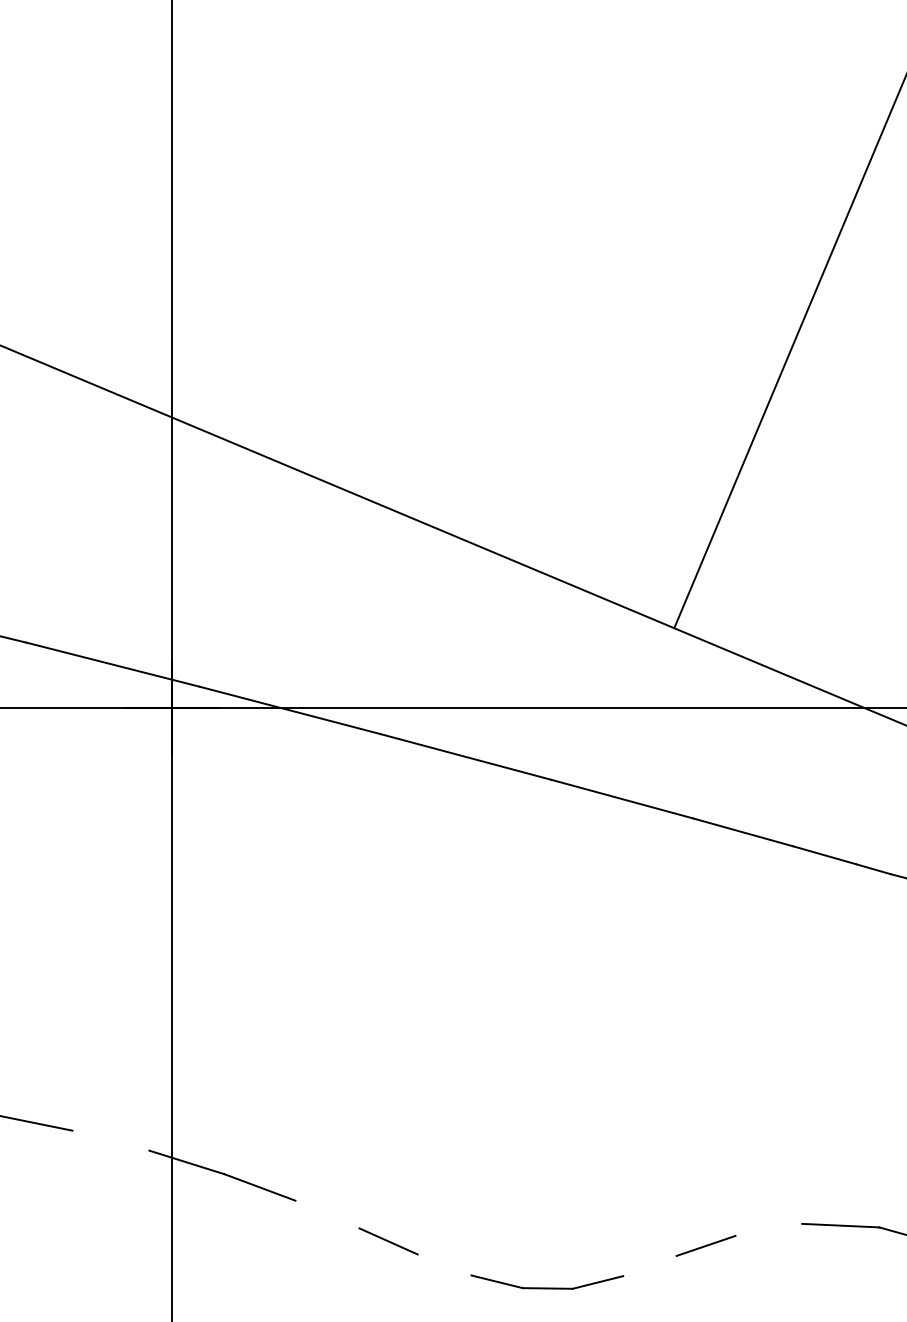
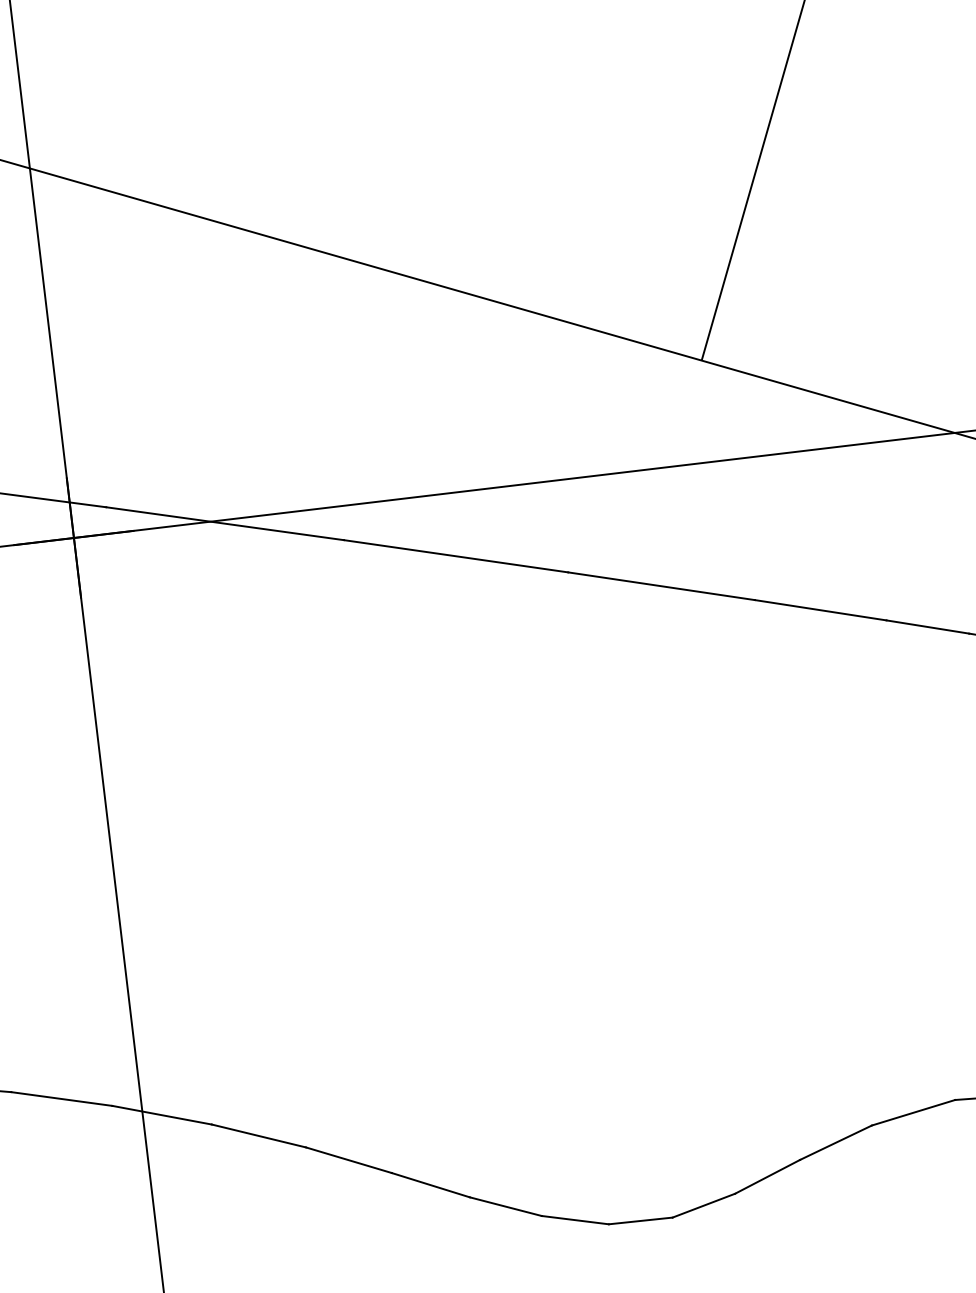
line: (110, 1140) -> (61, 1098), added
line: (327, 1214) -> (348, 1160), added
line: (768, 1229) -> (913, 1112), added
line: (444, 1264) -> (505, 1206), added
line: (649, 1265) -> (766, 1176), added

